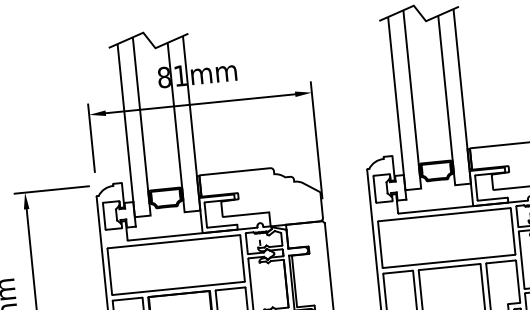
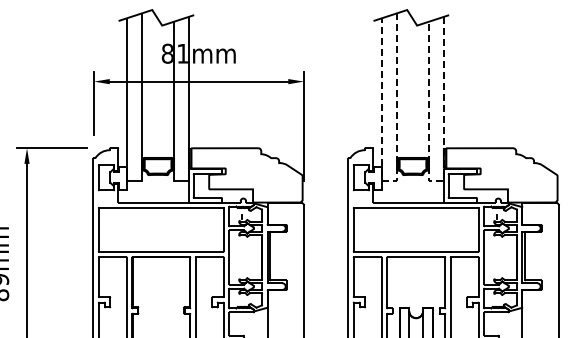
line: (465, 184) -> (438, 181), solid -> dashed
line: (415, 189) -> (391, 181), solid -> dashed

